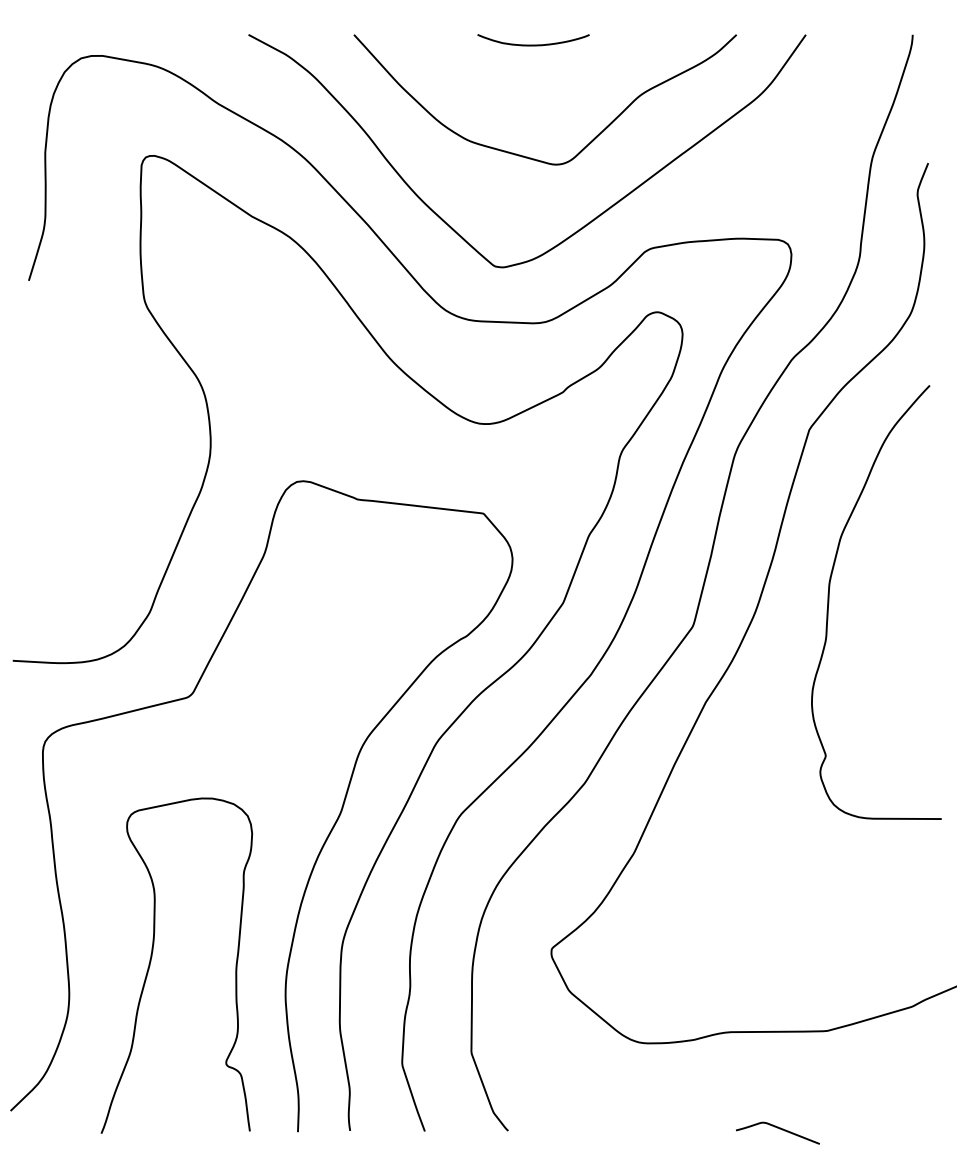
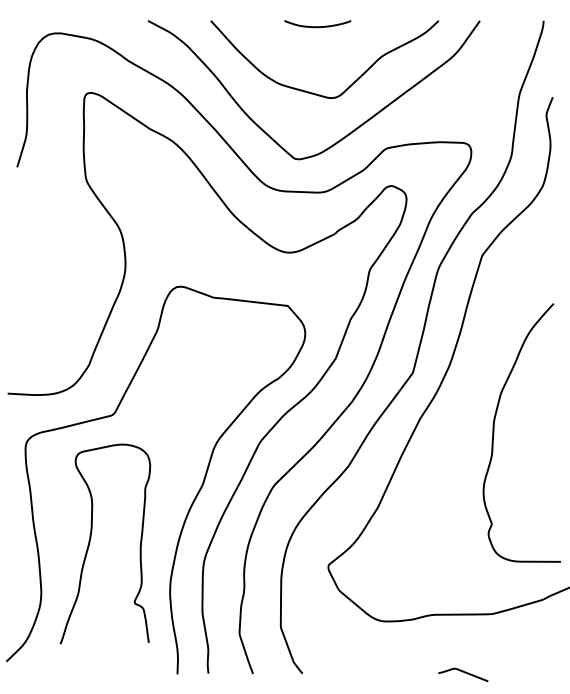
curve: (830, 601) -> (494, 432), moved
curve: (153, 956) -> (91, 538), moved

